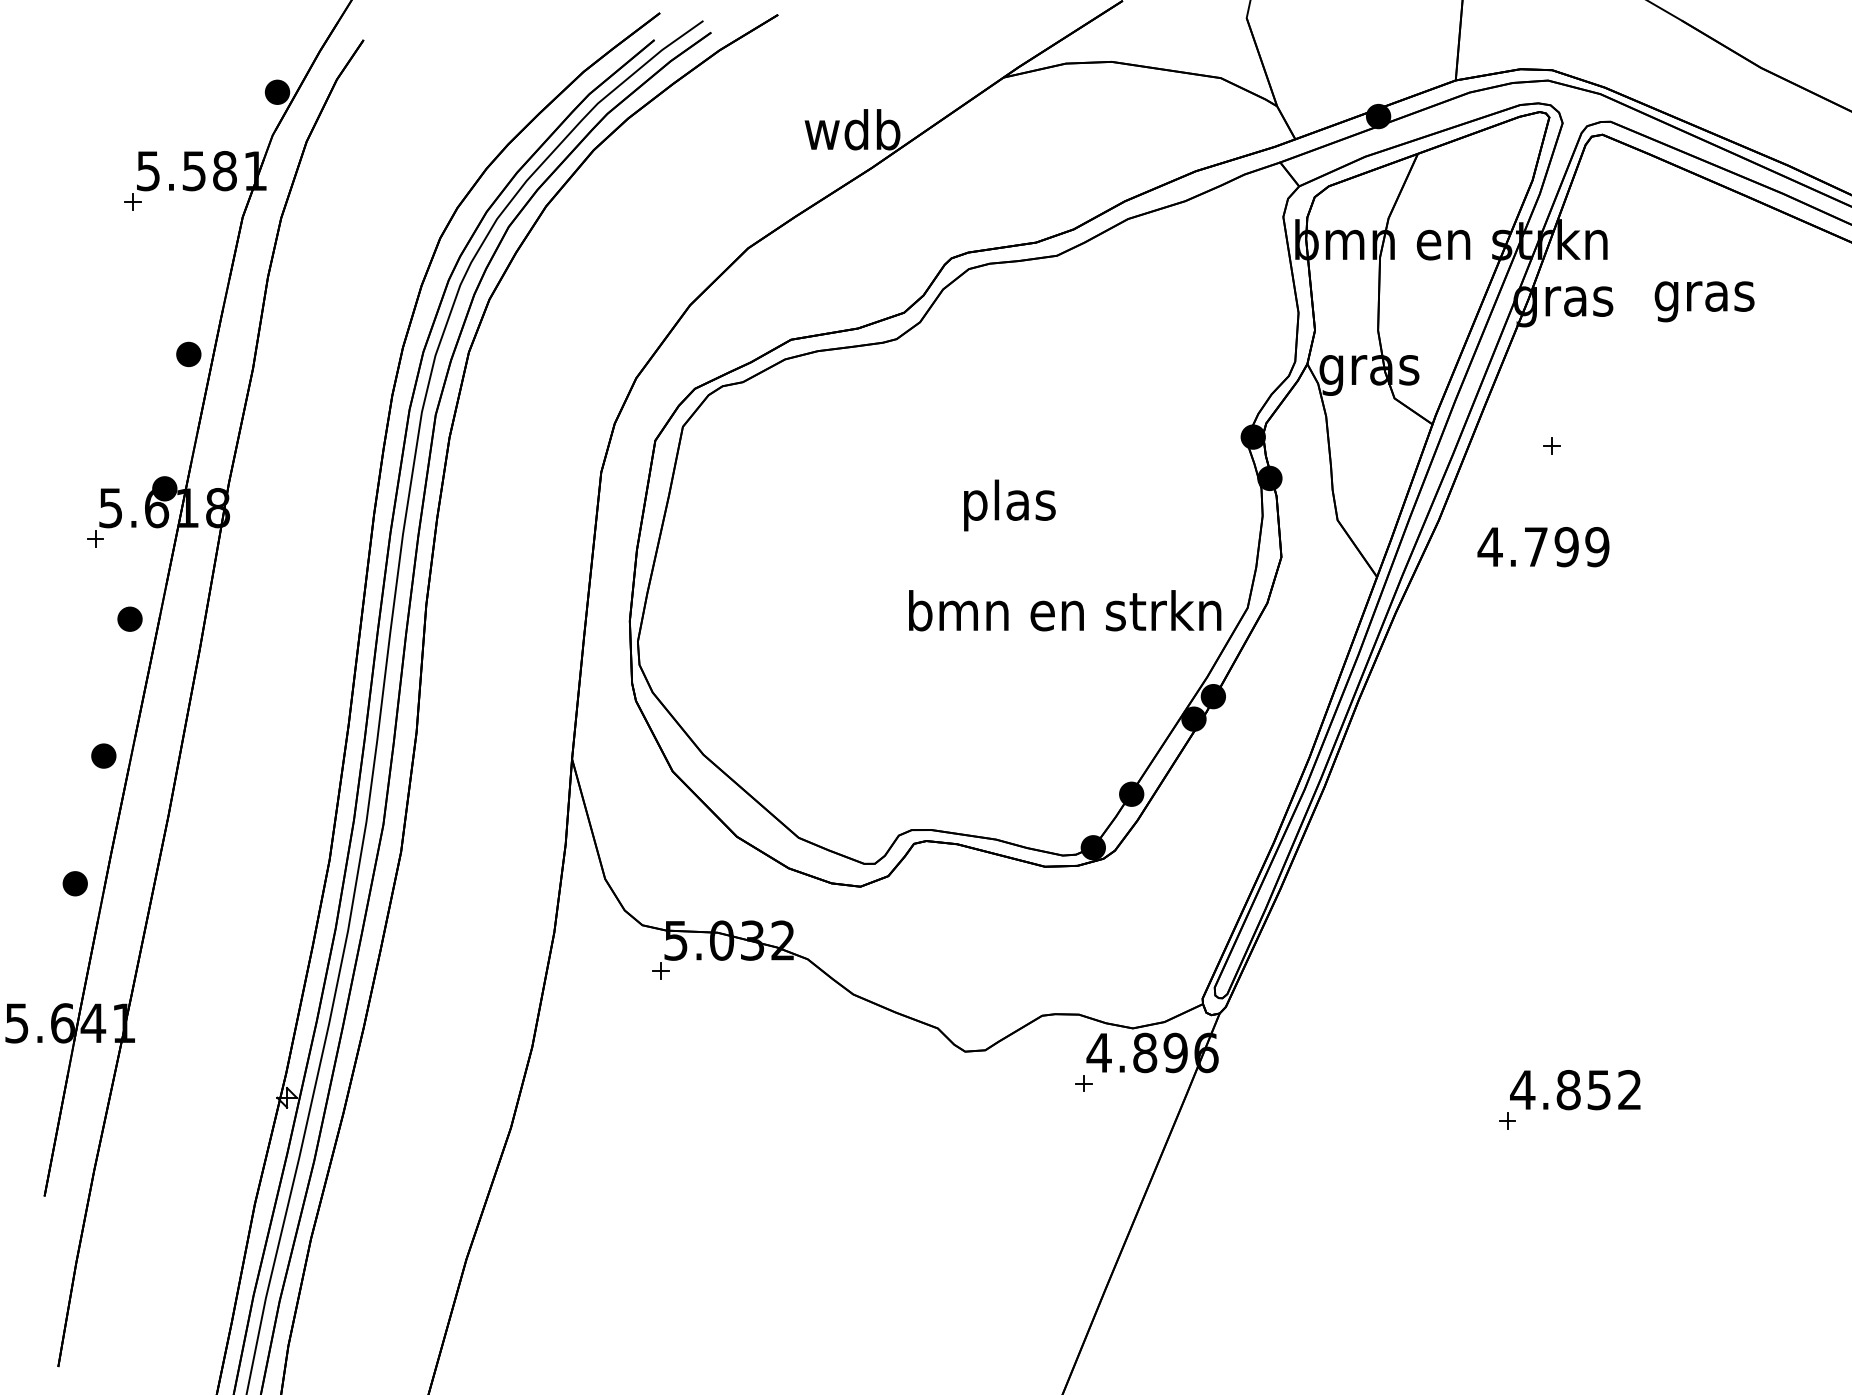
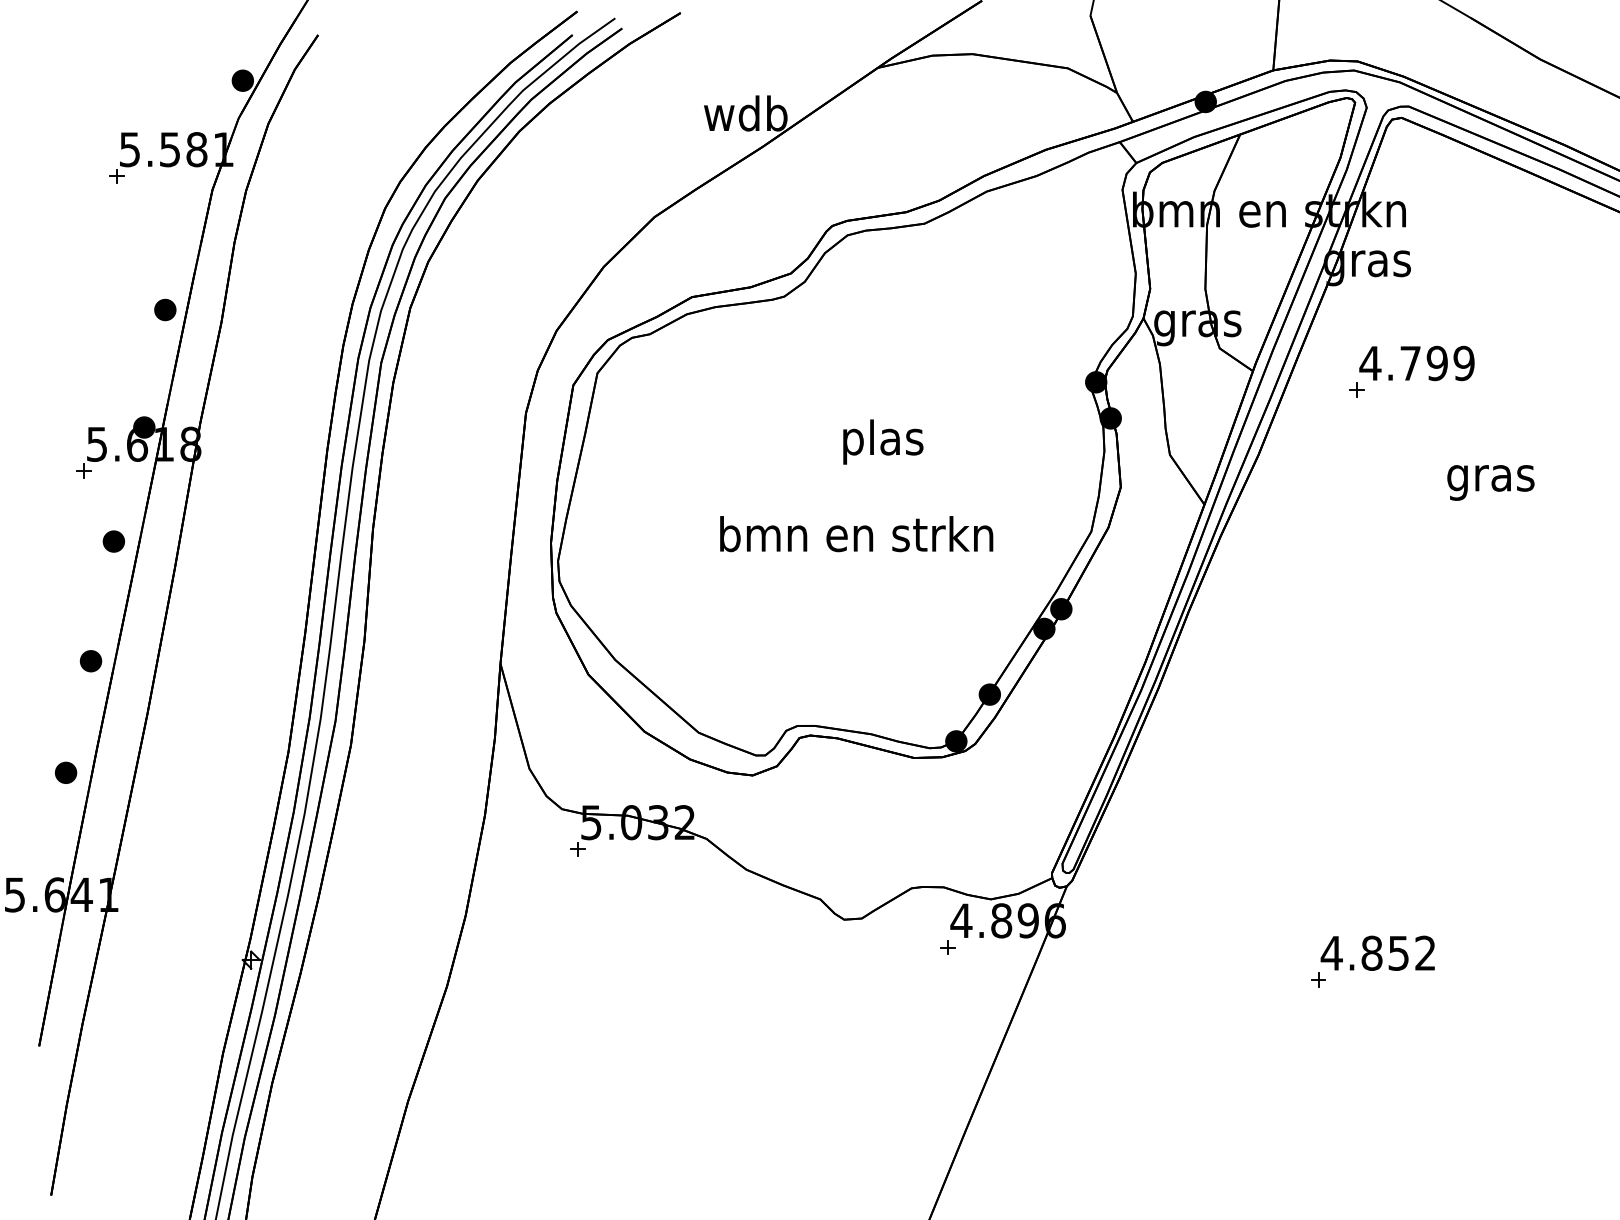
text: (1704, 301) -> (1490, 482), moved
text: (1542, 547) -> (1416, 363), moved
text: (1064, 611) -> (856, 534), moved

